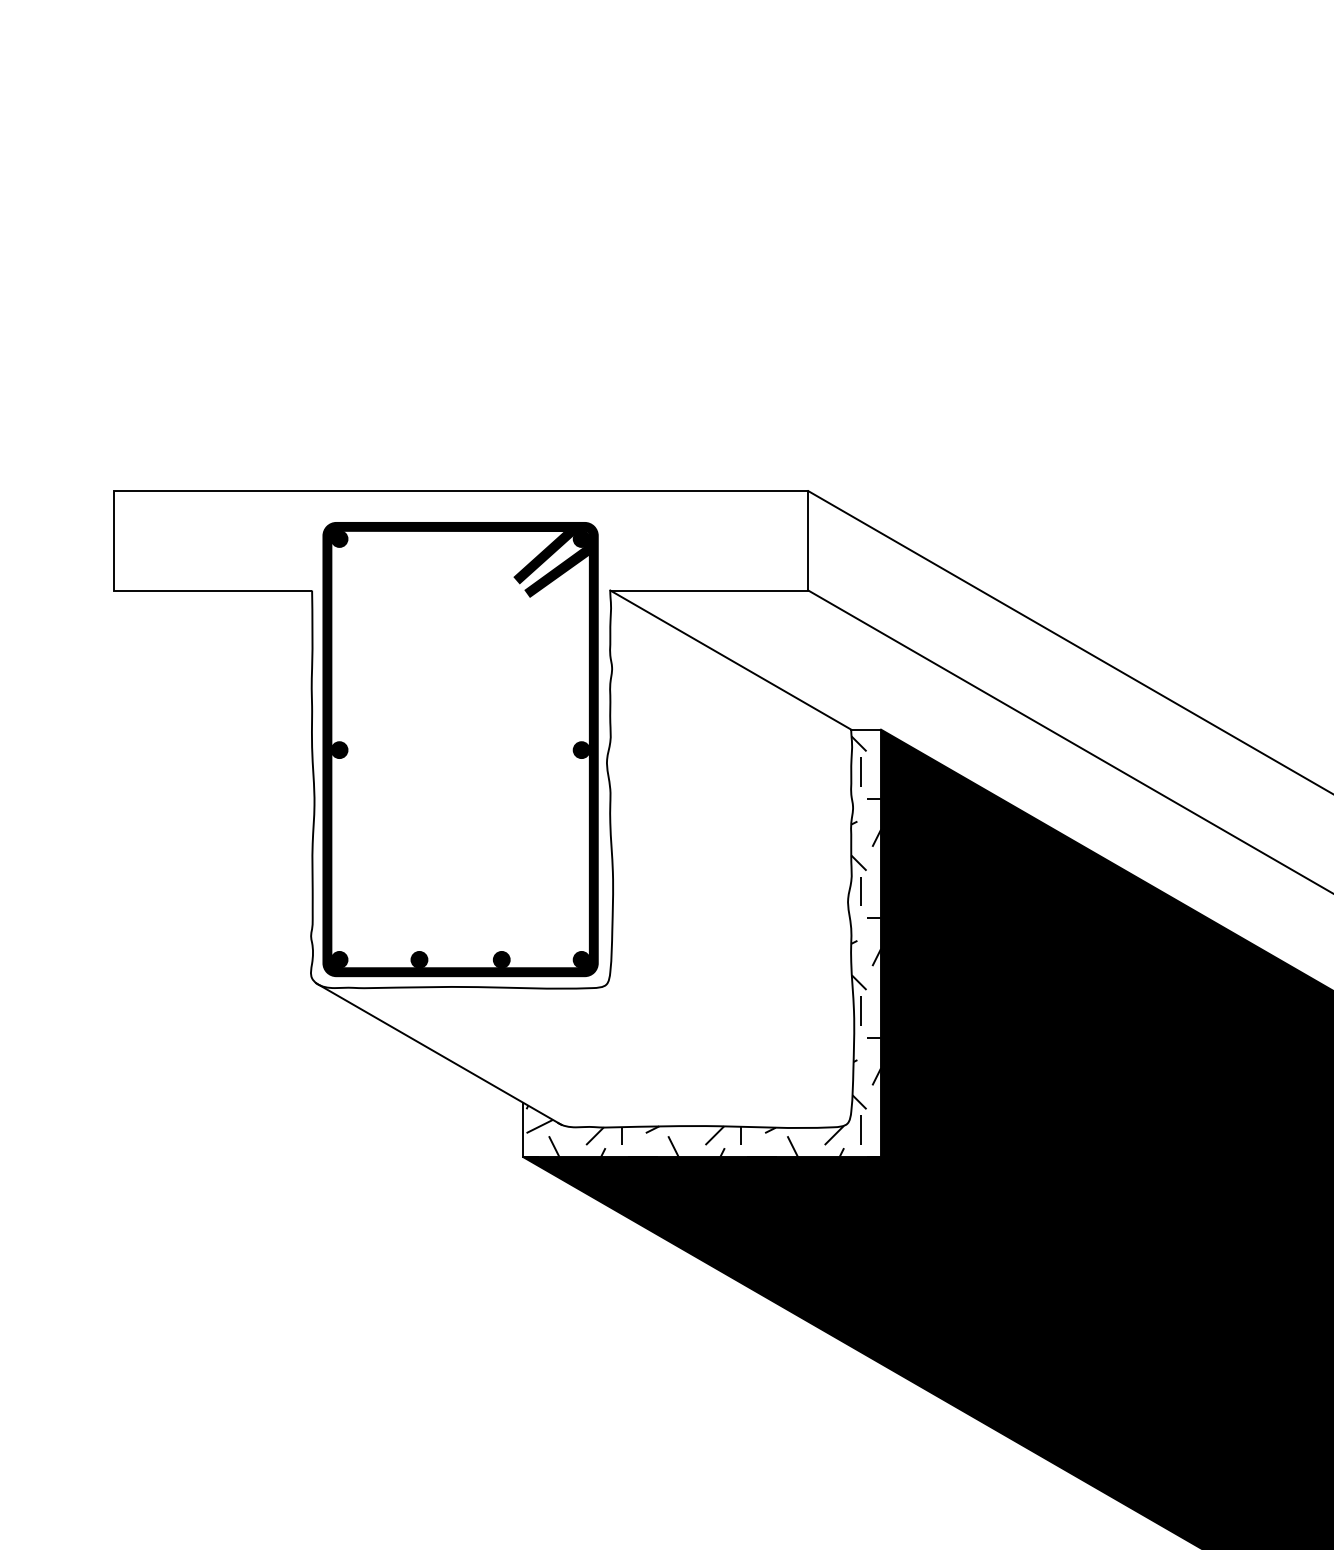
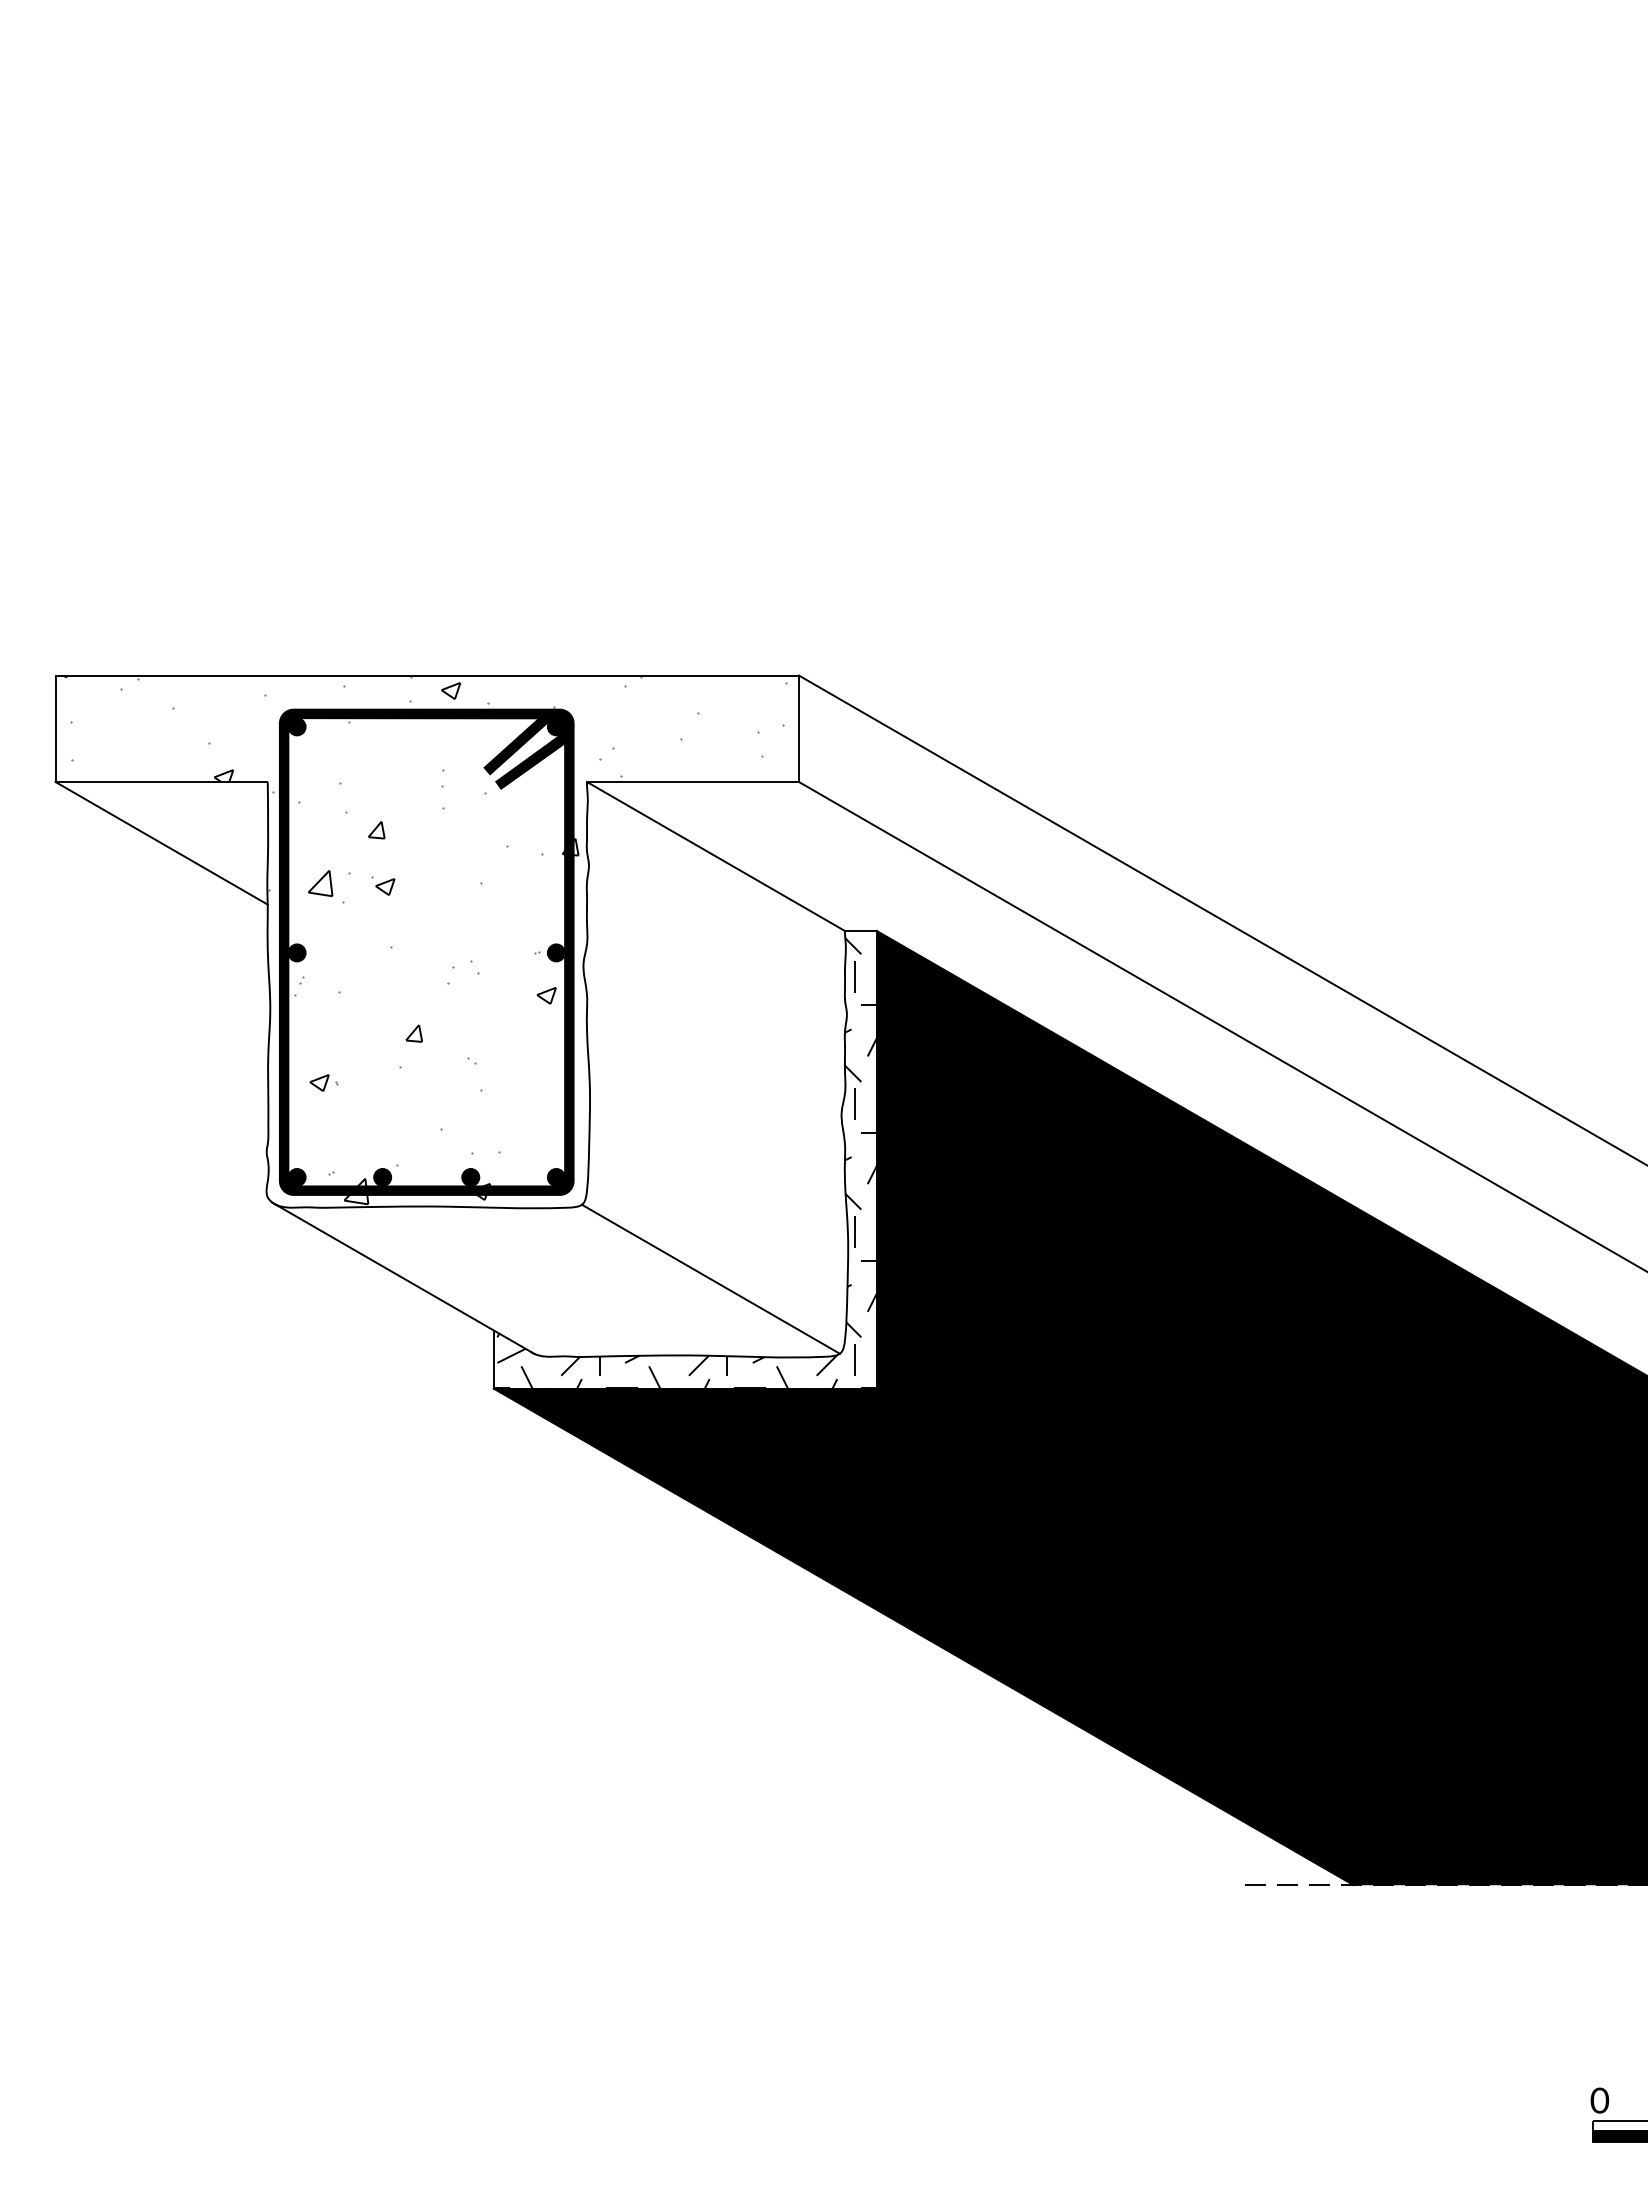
line: (212, 647) -> (161, 843), added
hatch: (458, 737) -> (424, 939), added
line: (725, 1054) -> (710, 1278), added

